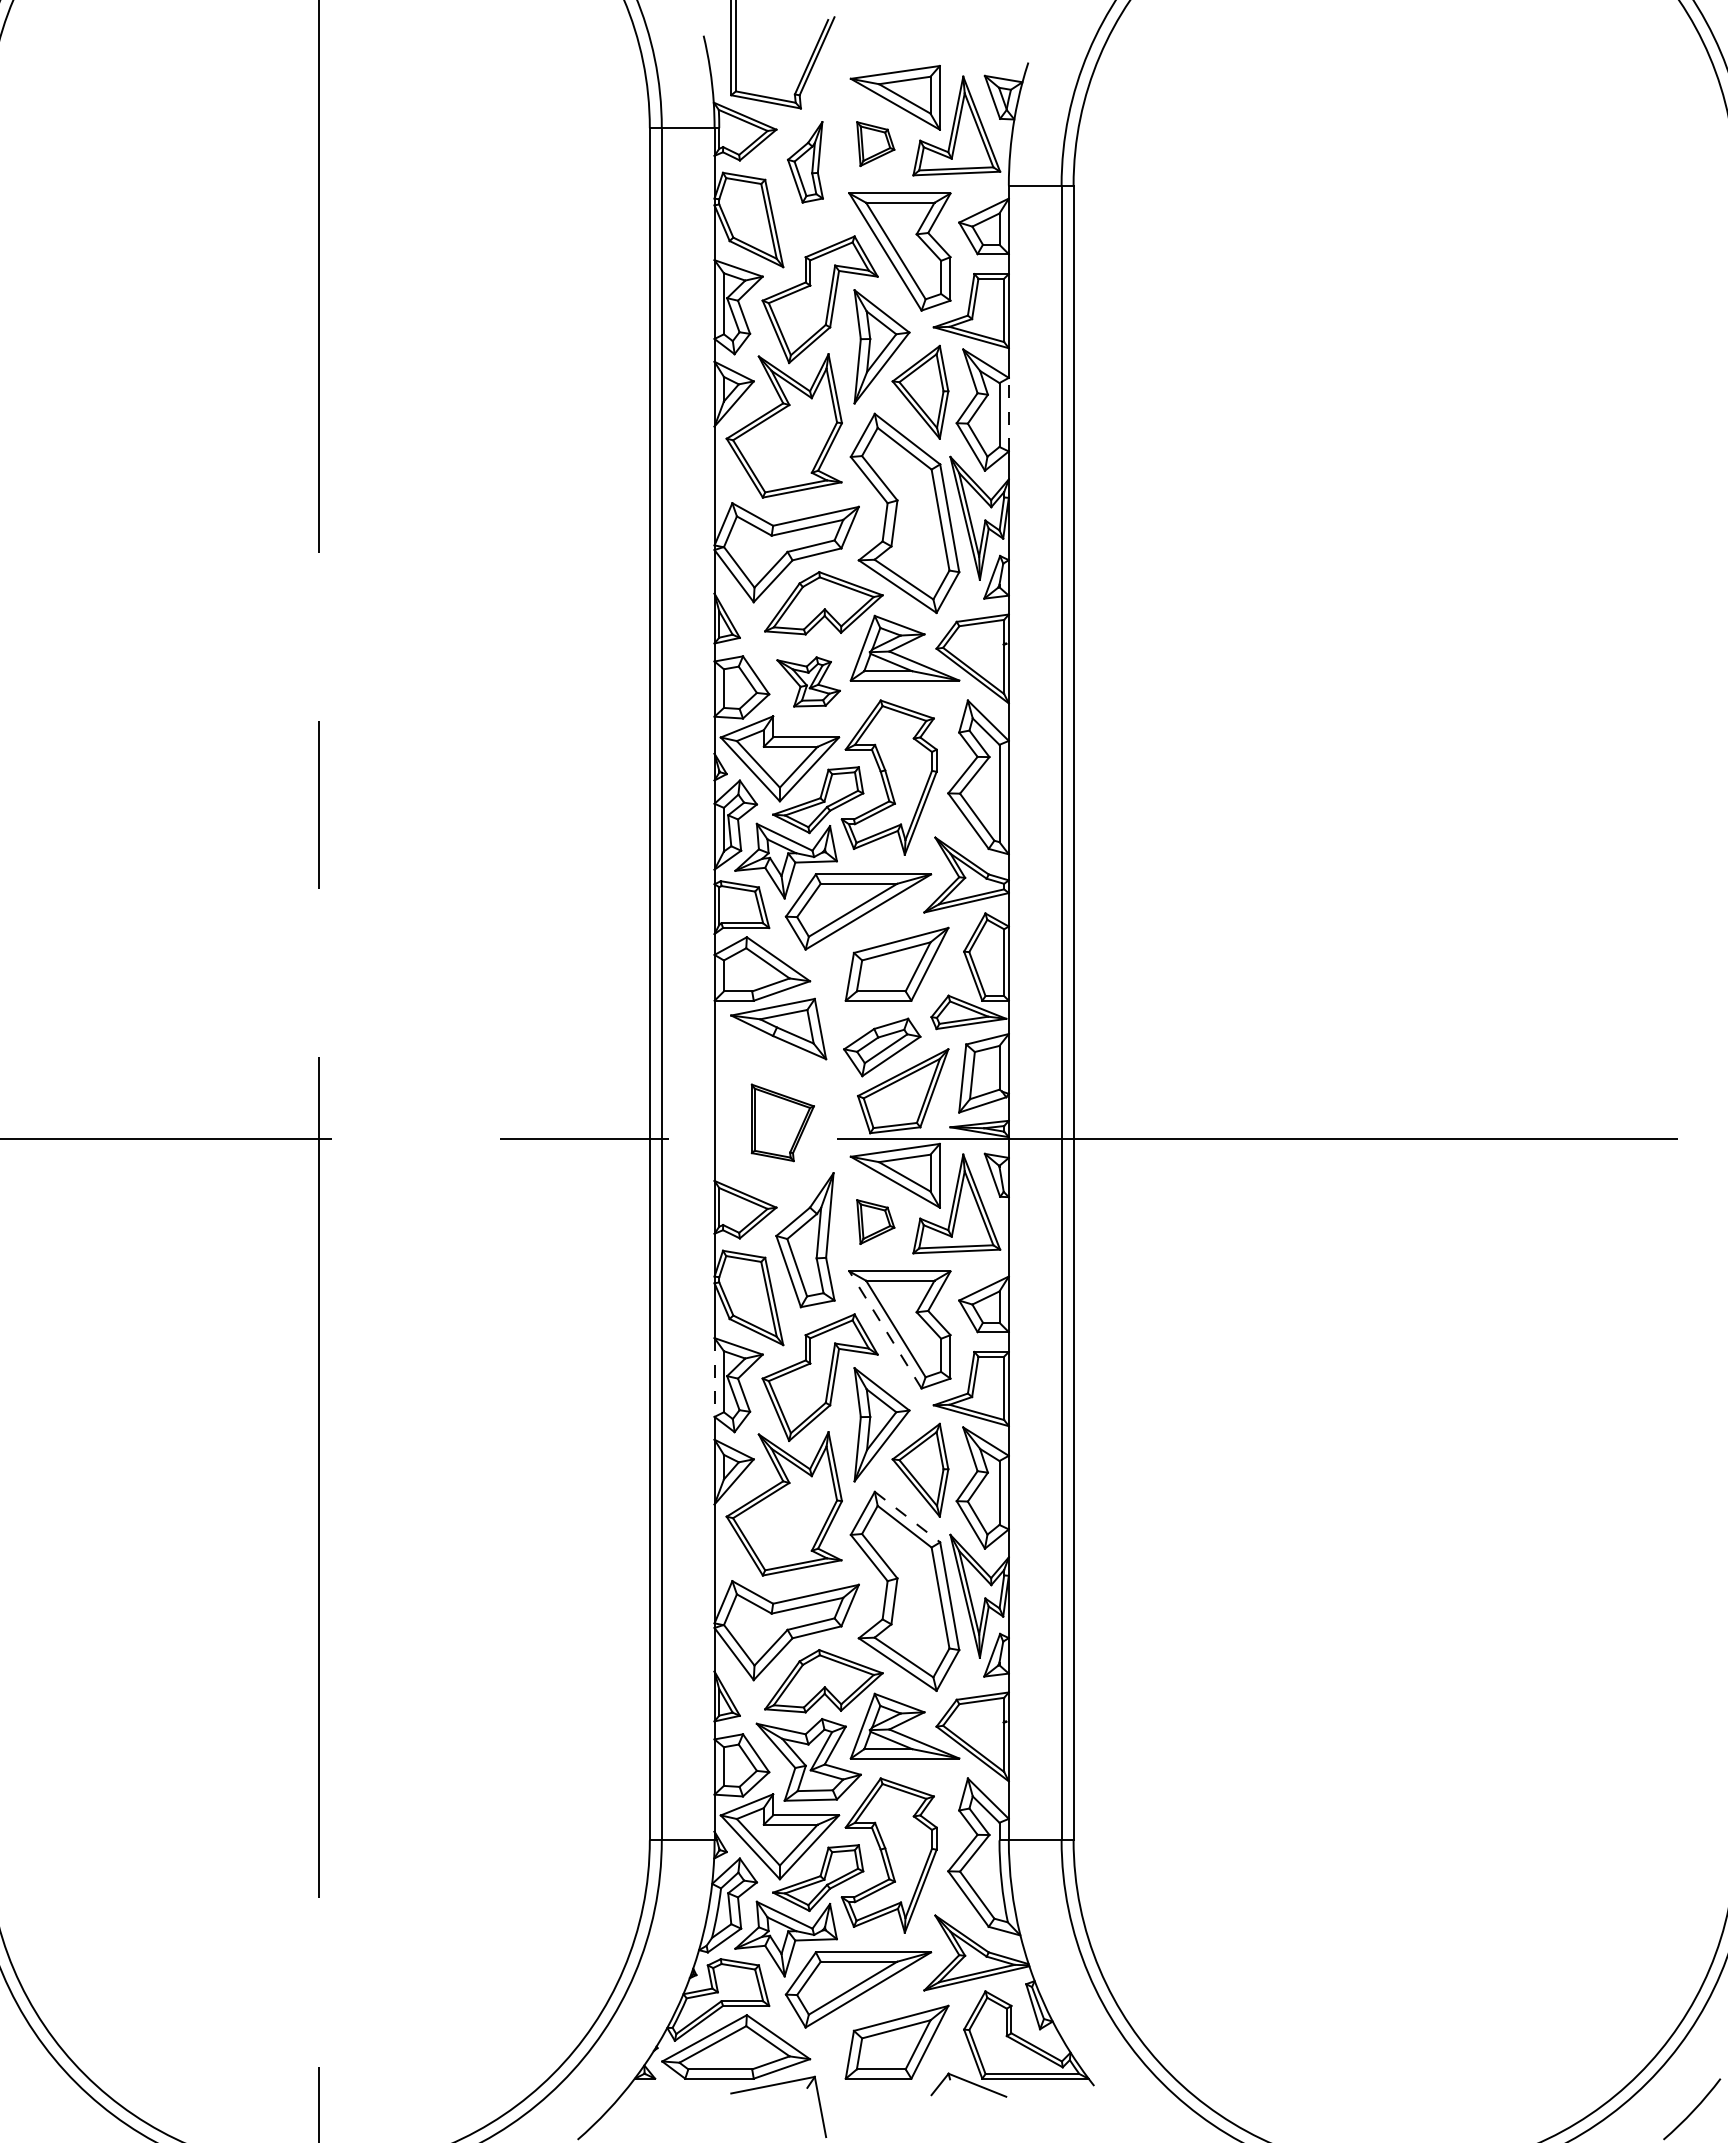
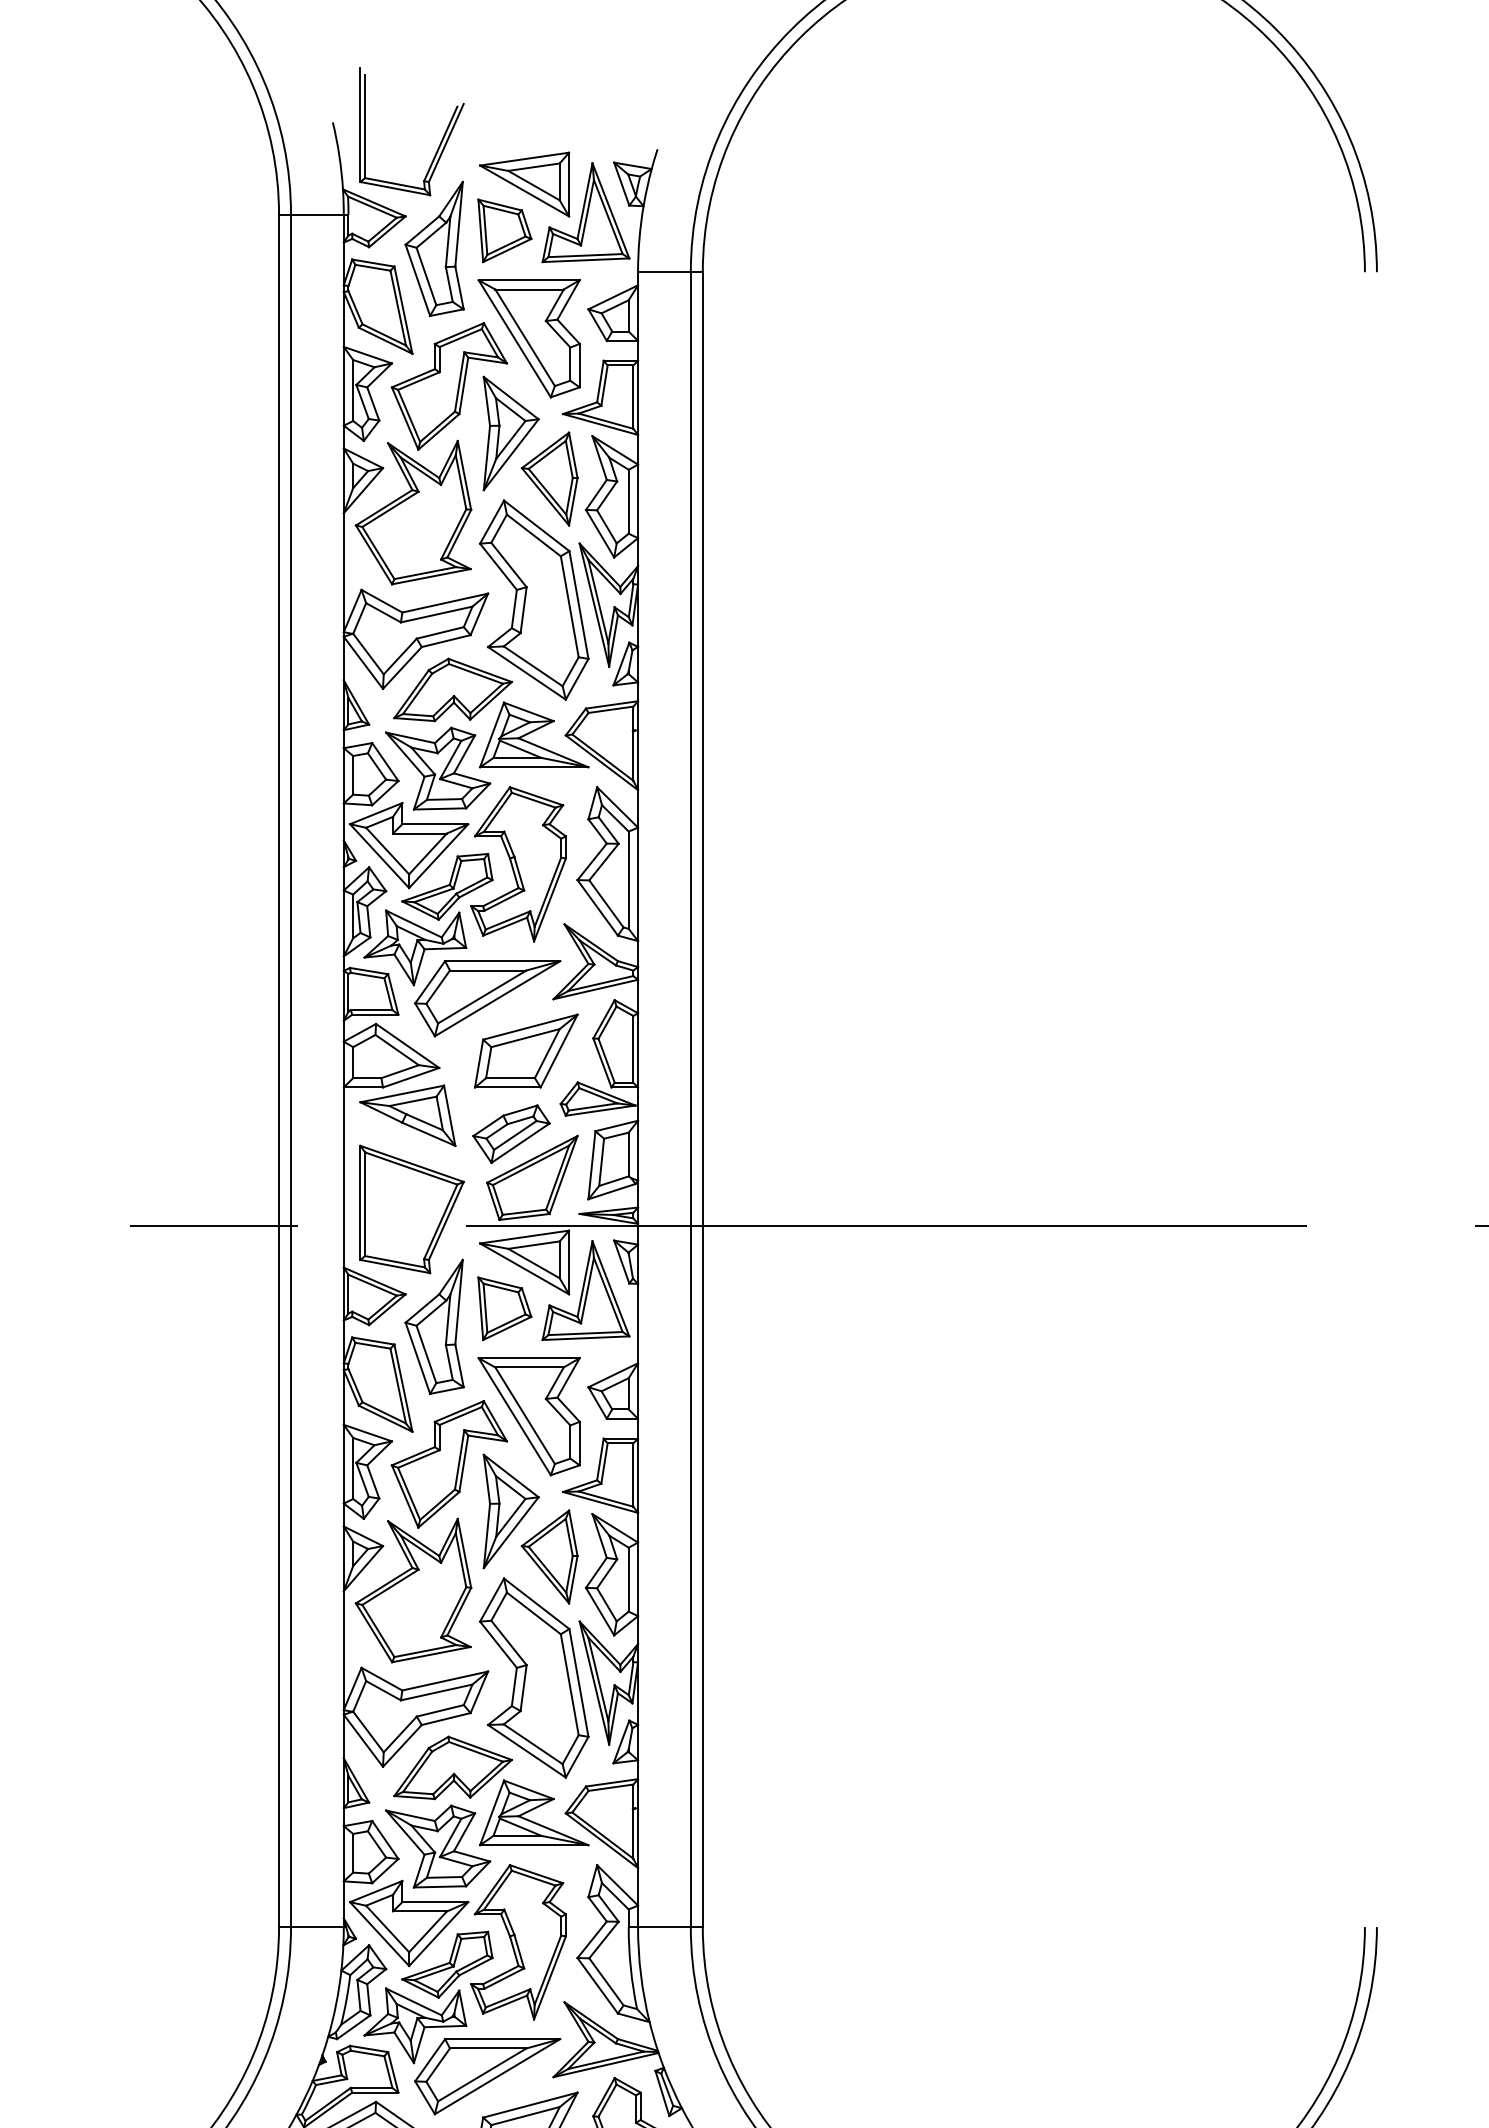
part: (875, 143) -> (504, 230), size x1.43
part: (805, 162) -> (434, 249), size x1.67
line: (1008, 414) -> (637, 501), dashed -> solid
part: (808, 681) -> (437, 768), size x1.67
part: (782, 1122) -> (411, 1209), size x1.67
part: (875, 1221) -> (504, 1308), size x1.43
line: (885, 1329) -> (514, 1416), dashed -> solid
line: (714, 1378) -> (343, 1465), dashed -> solid
line: (907, 1517) -> (536, 1604), dashed -> solid

